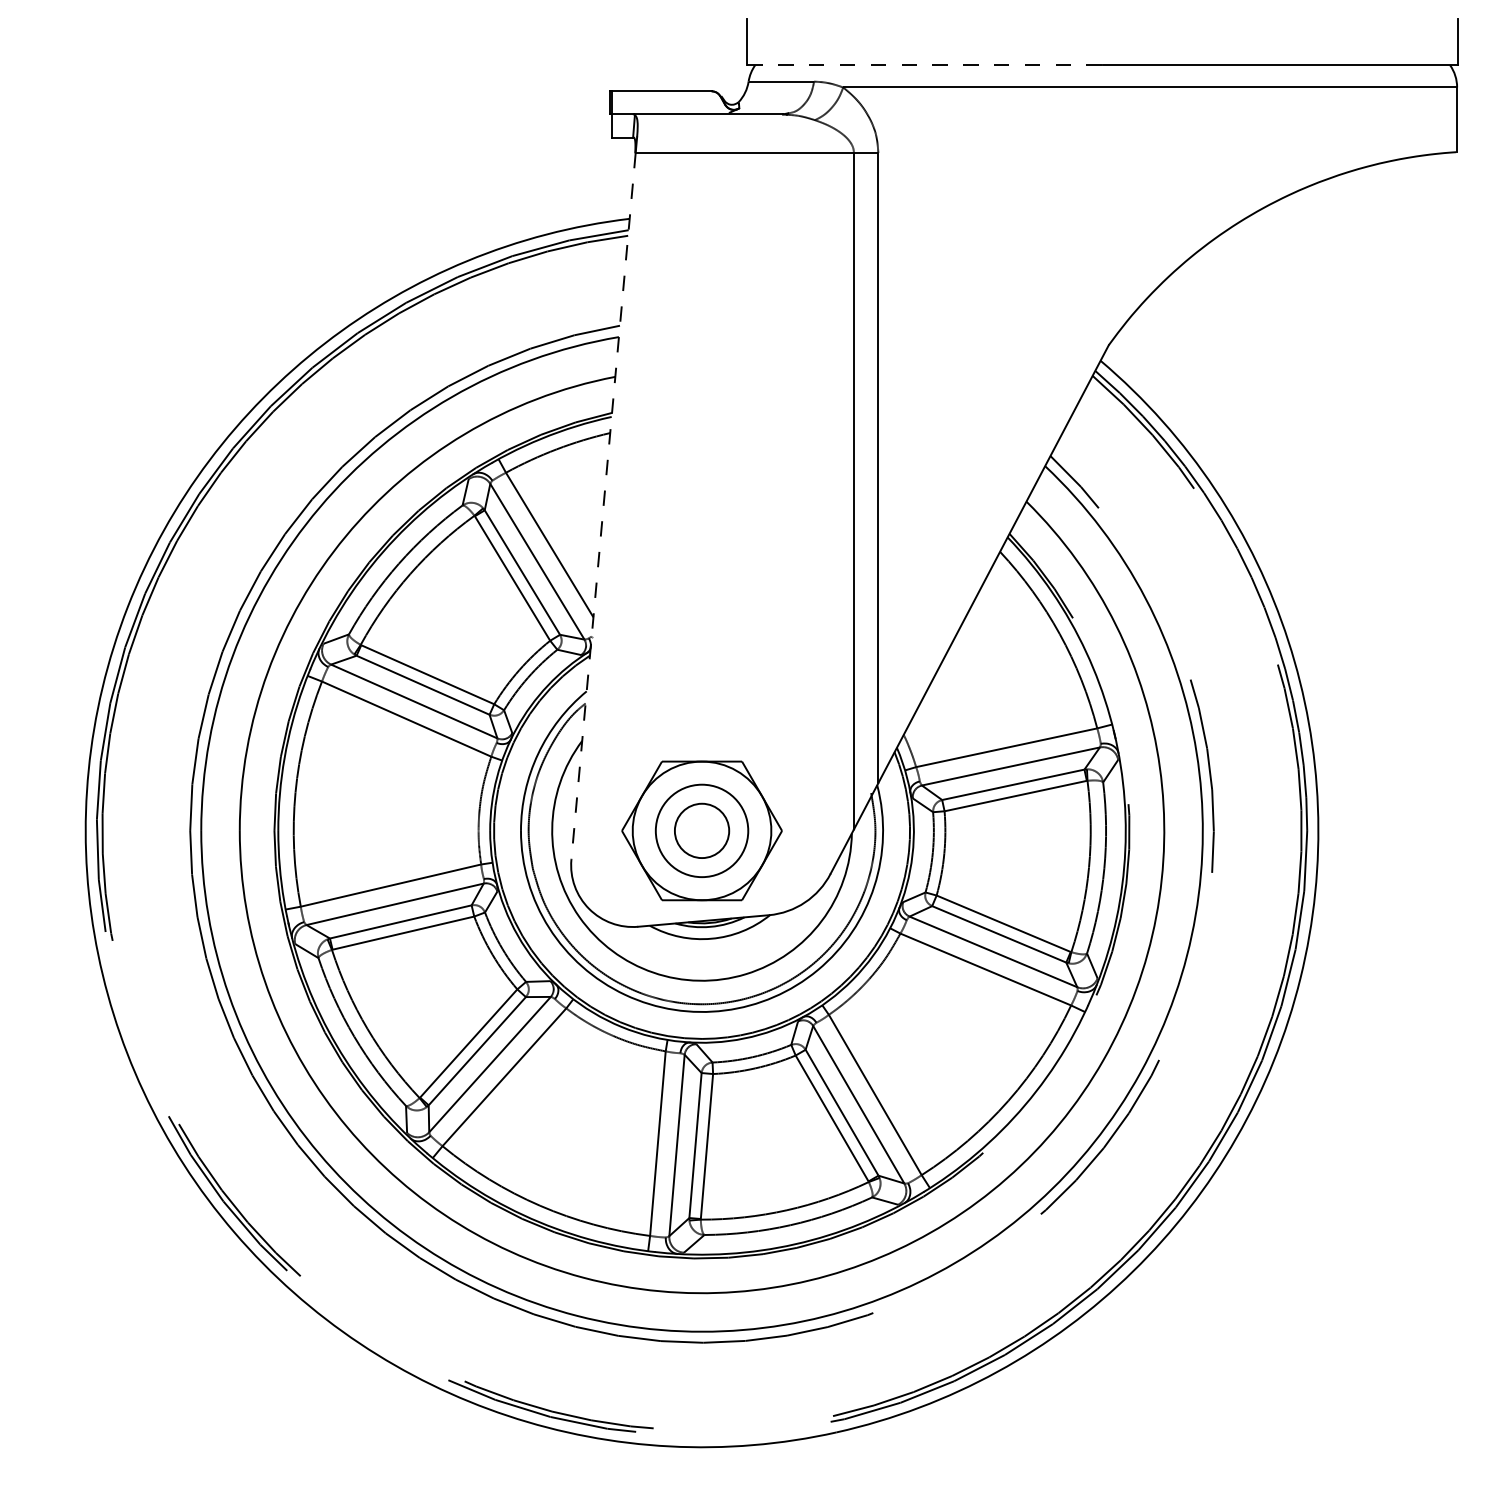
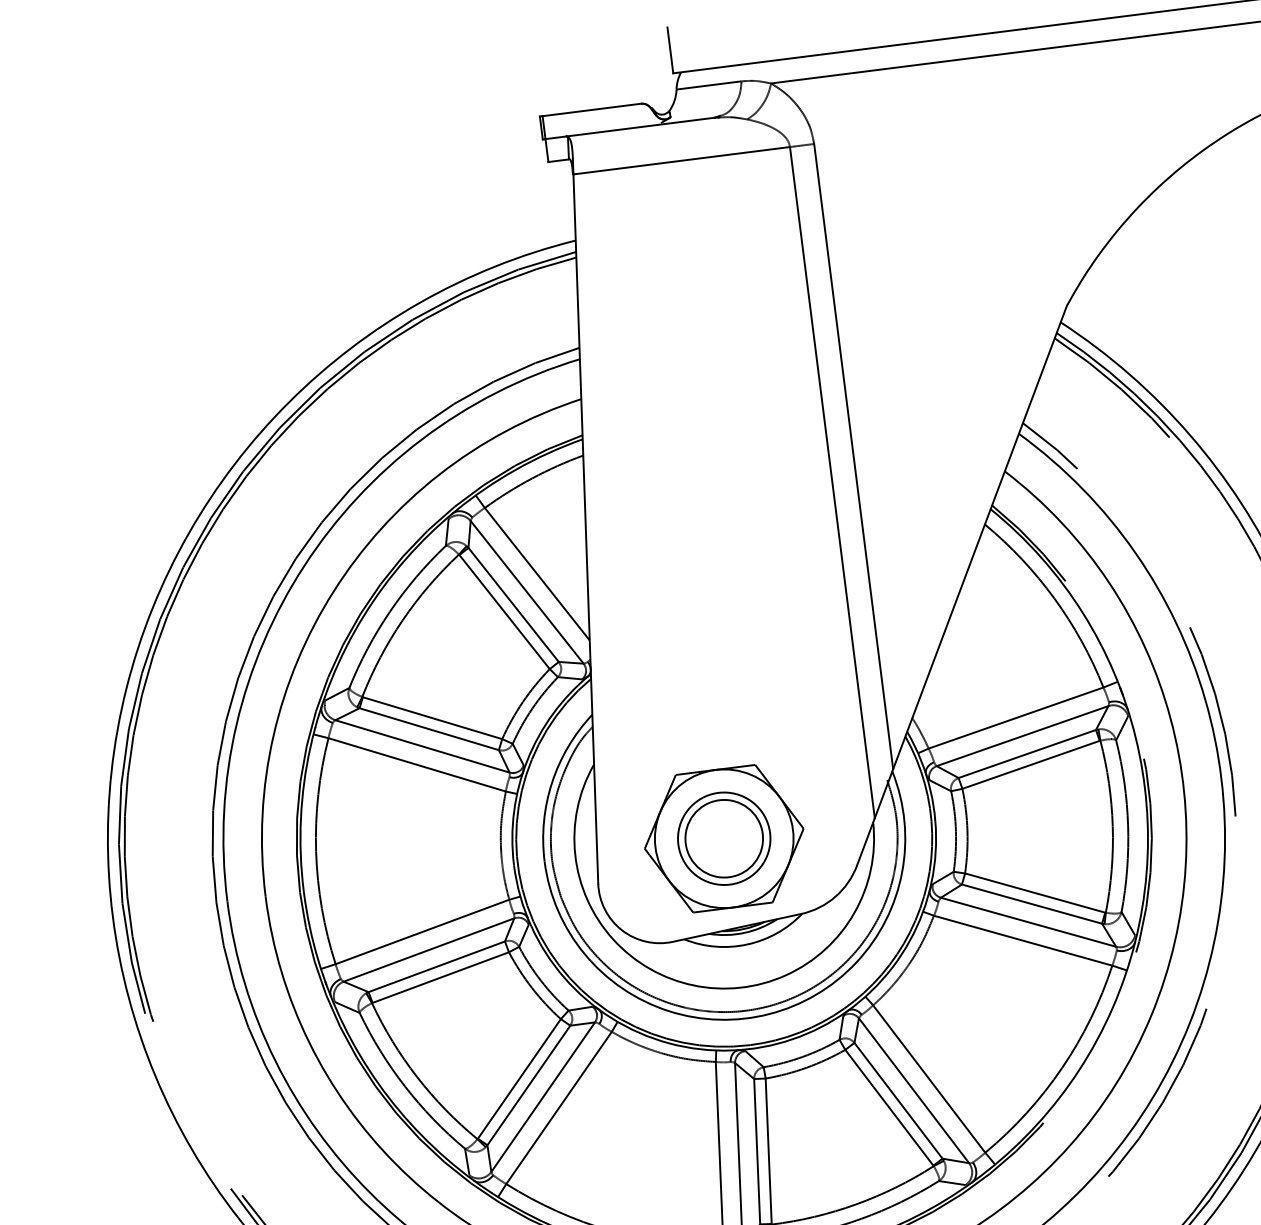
line: (925, 65) -> (850, 51), dashed -> solid
line: (603, 506) -> (585, 529), dashed -> solid
circle: (701, 830) -> (723, 838), size x1.43

